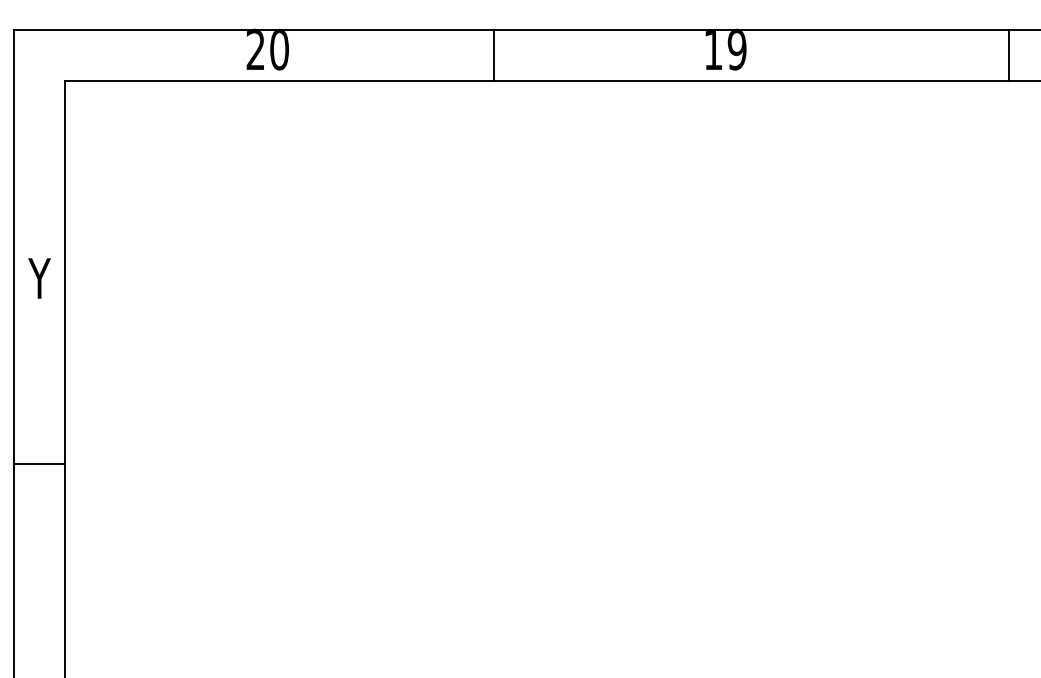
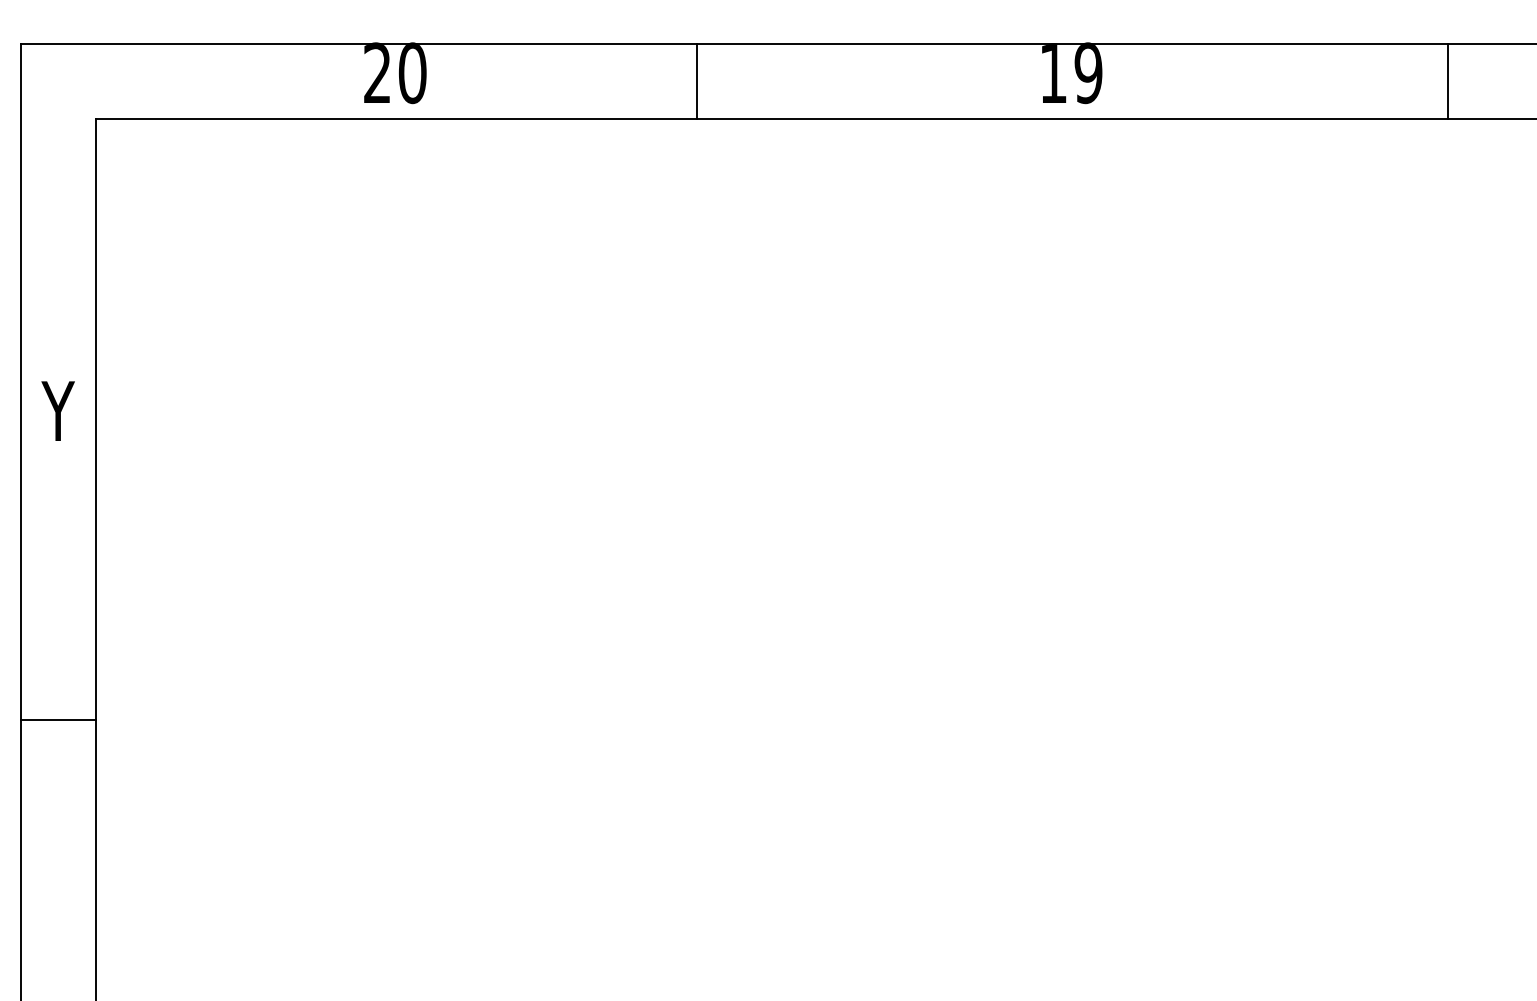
line: (493, 55) -> (696, 81), moved
line: (1008, 55) -> (1447, 81), moved
line: (39, 463) -> (58, 719), moved

